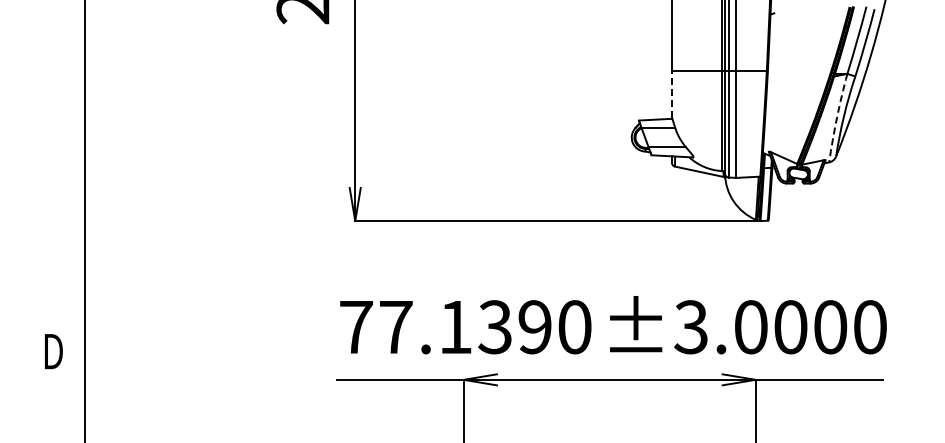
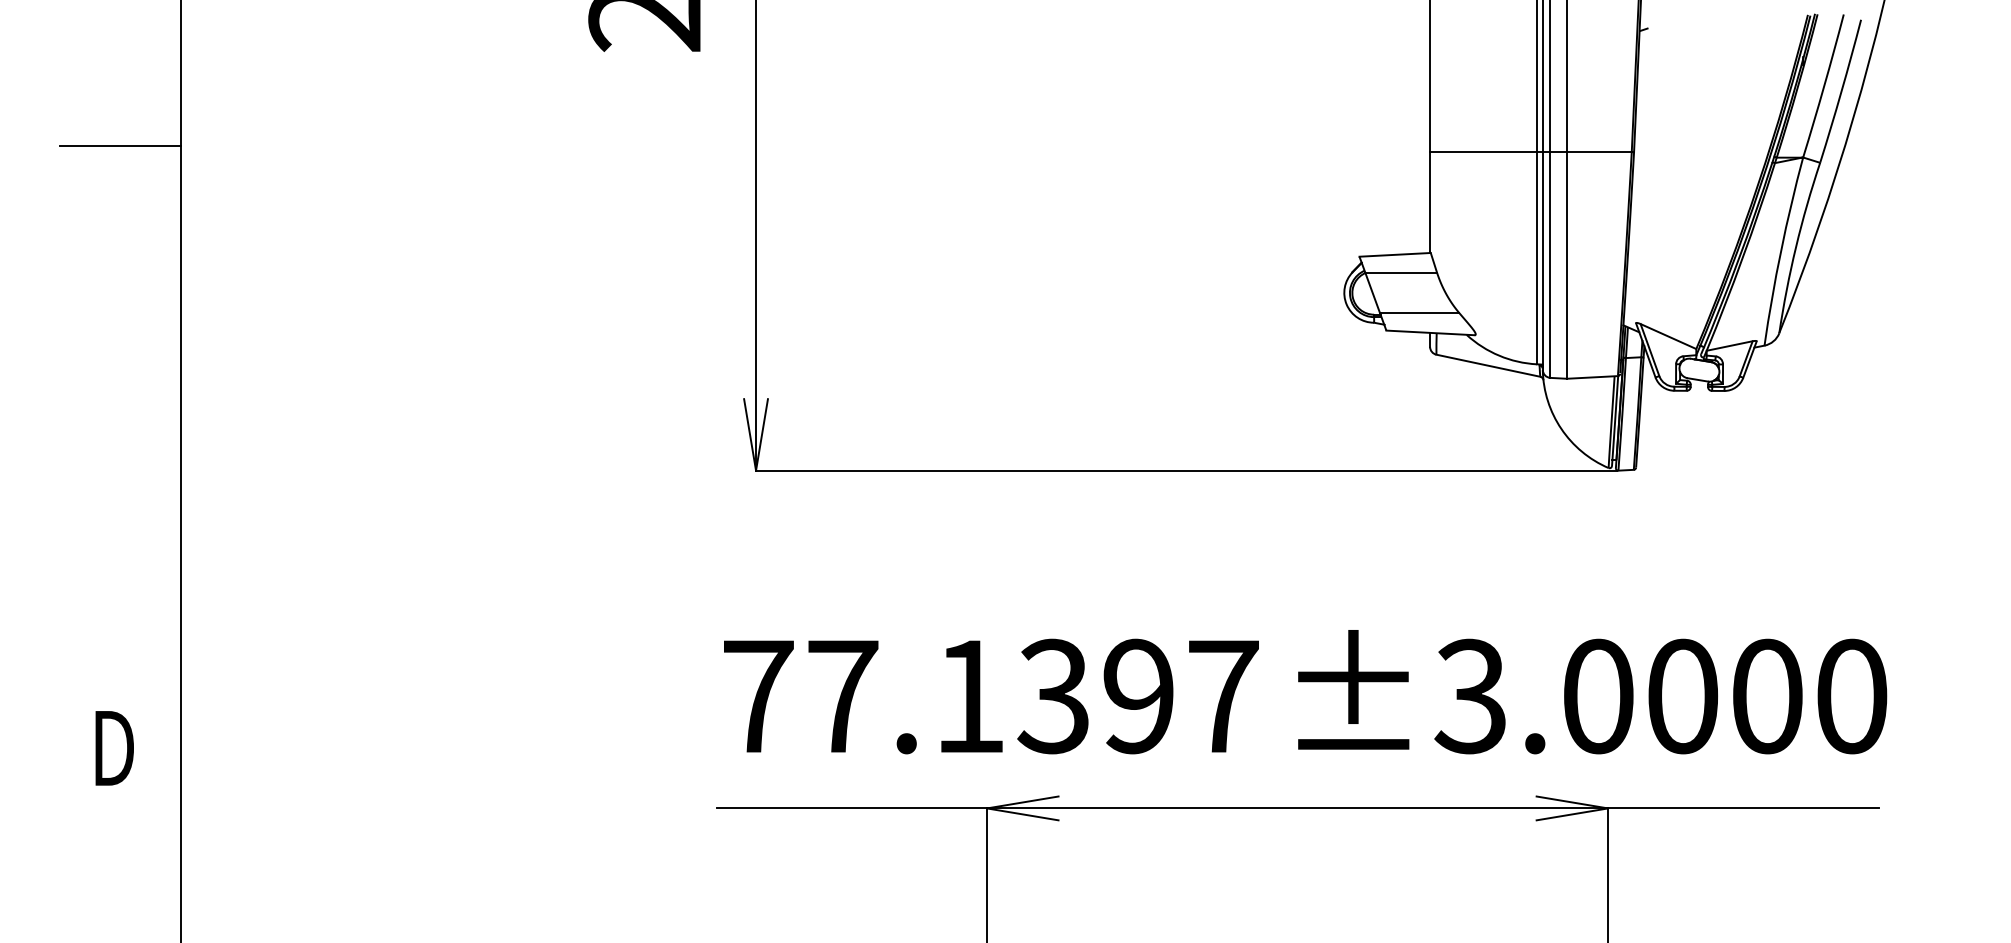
line: (56, 68) -> (120, 145), added
line: (672, 94) -> (1431, 201), dashed -> solid
arc: (837, 117) -> (1782, 250), dashed -> solid
text: (574, 327) -> (1222, 697), 77.1390 -> 77.1397

